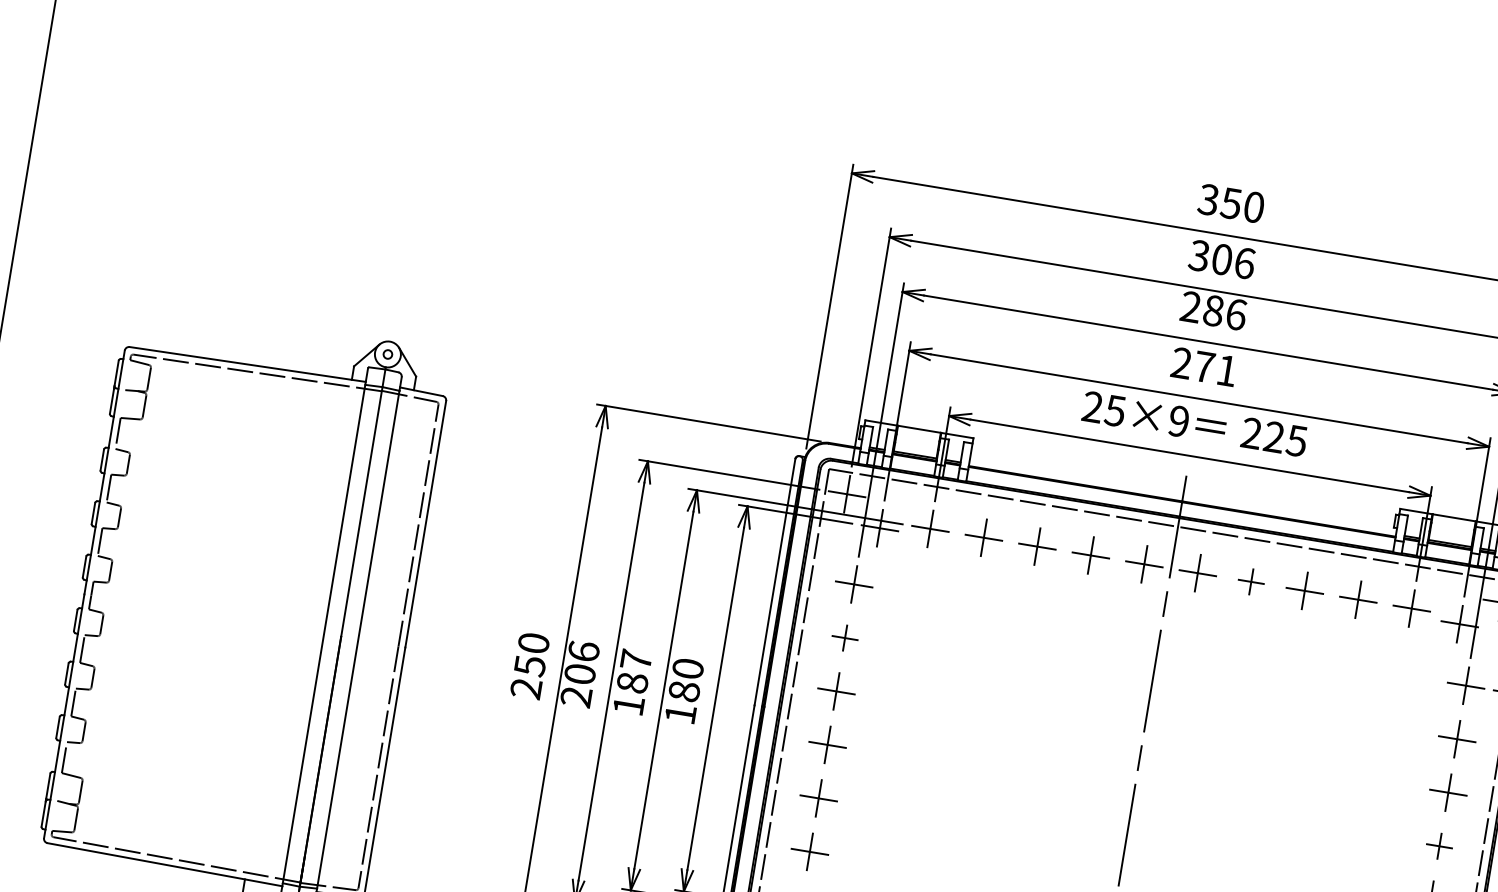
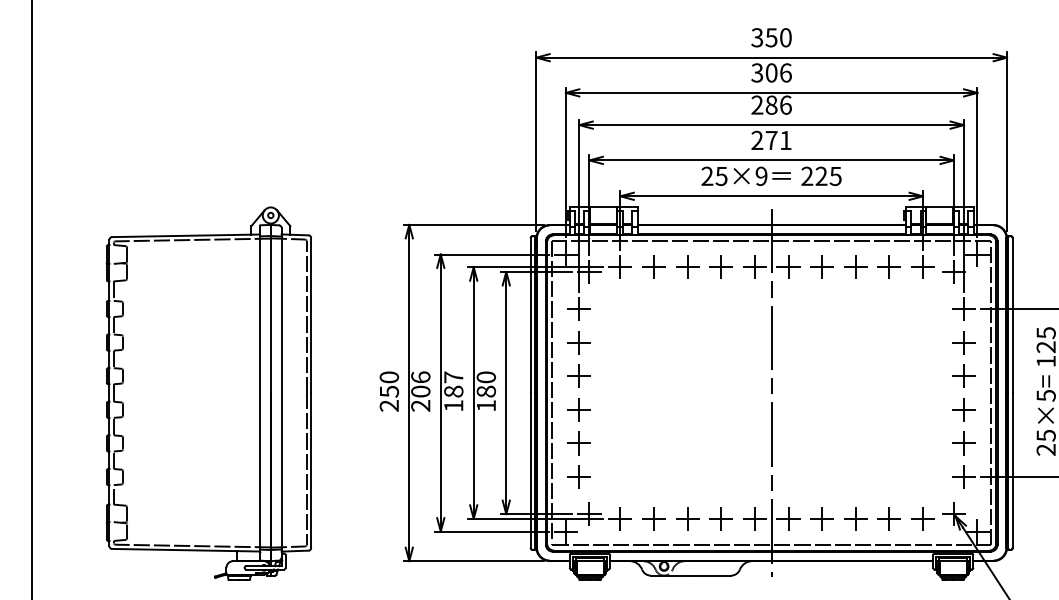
part: (1250, 580) -> (821, 266), size x1.43
part: (843, 637) -> (578, 342), size x1.43
part: (1438, 845) -> (963, 409), size x1.43

